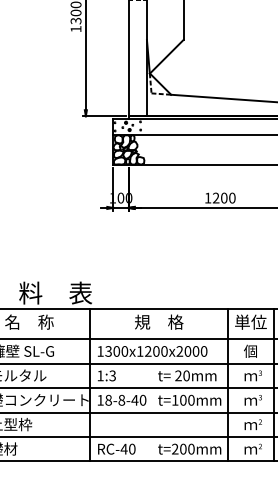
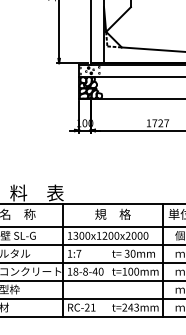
text: (223, 197) -> (160, 122), 1200 -> 1727
text: (112, 375) -> (78, 253), 1:3 -> 1:7
text: (178, 376) -> (127, 254), 20mm -> 30mm
text: (127, 448) -> (89, 307), RC-40 -> RC-21
text: (186, 448) -> (133, 307), t=200mm -> t=243mm

